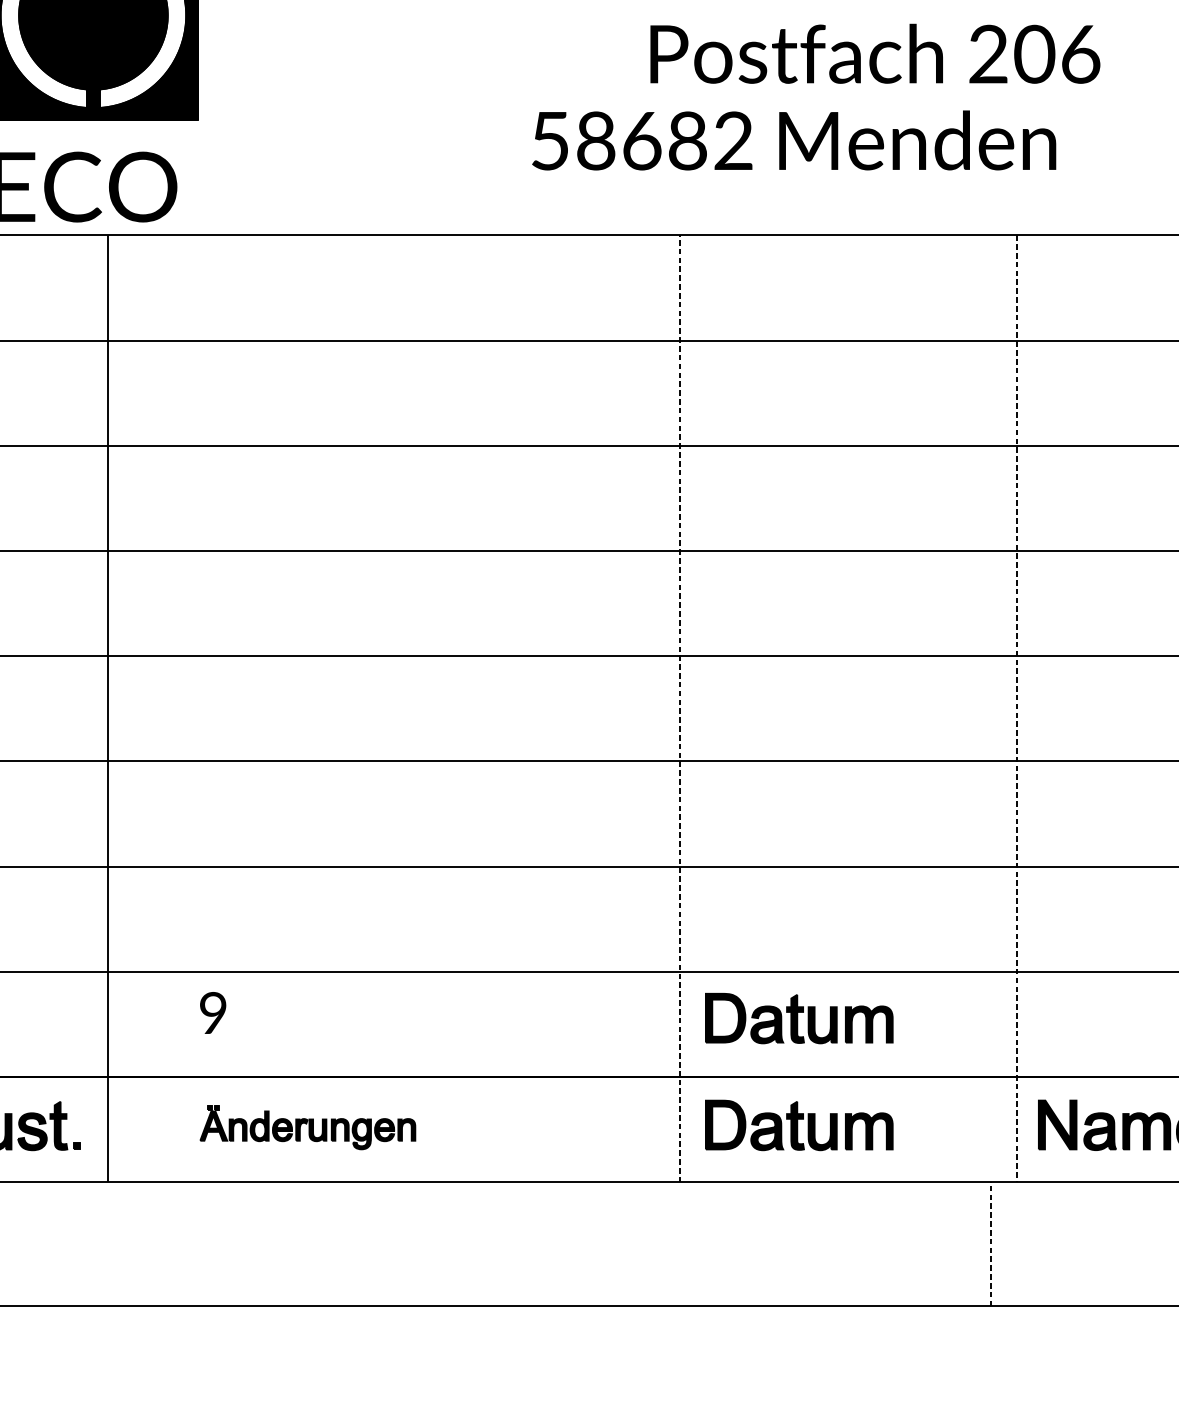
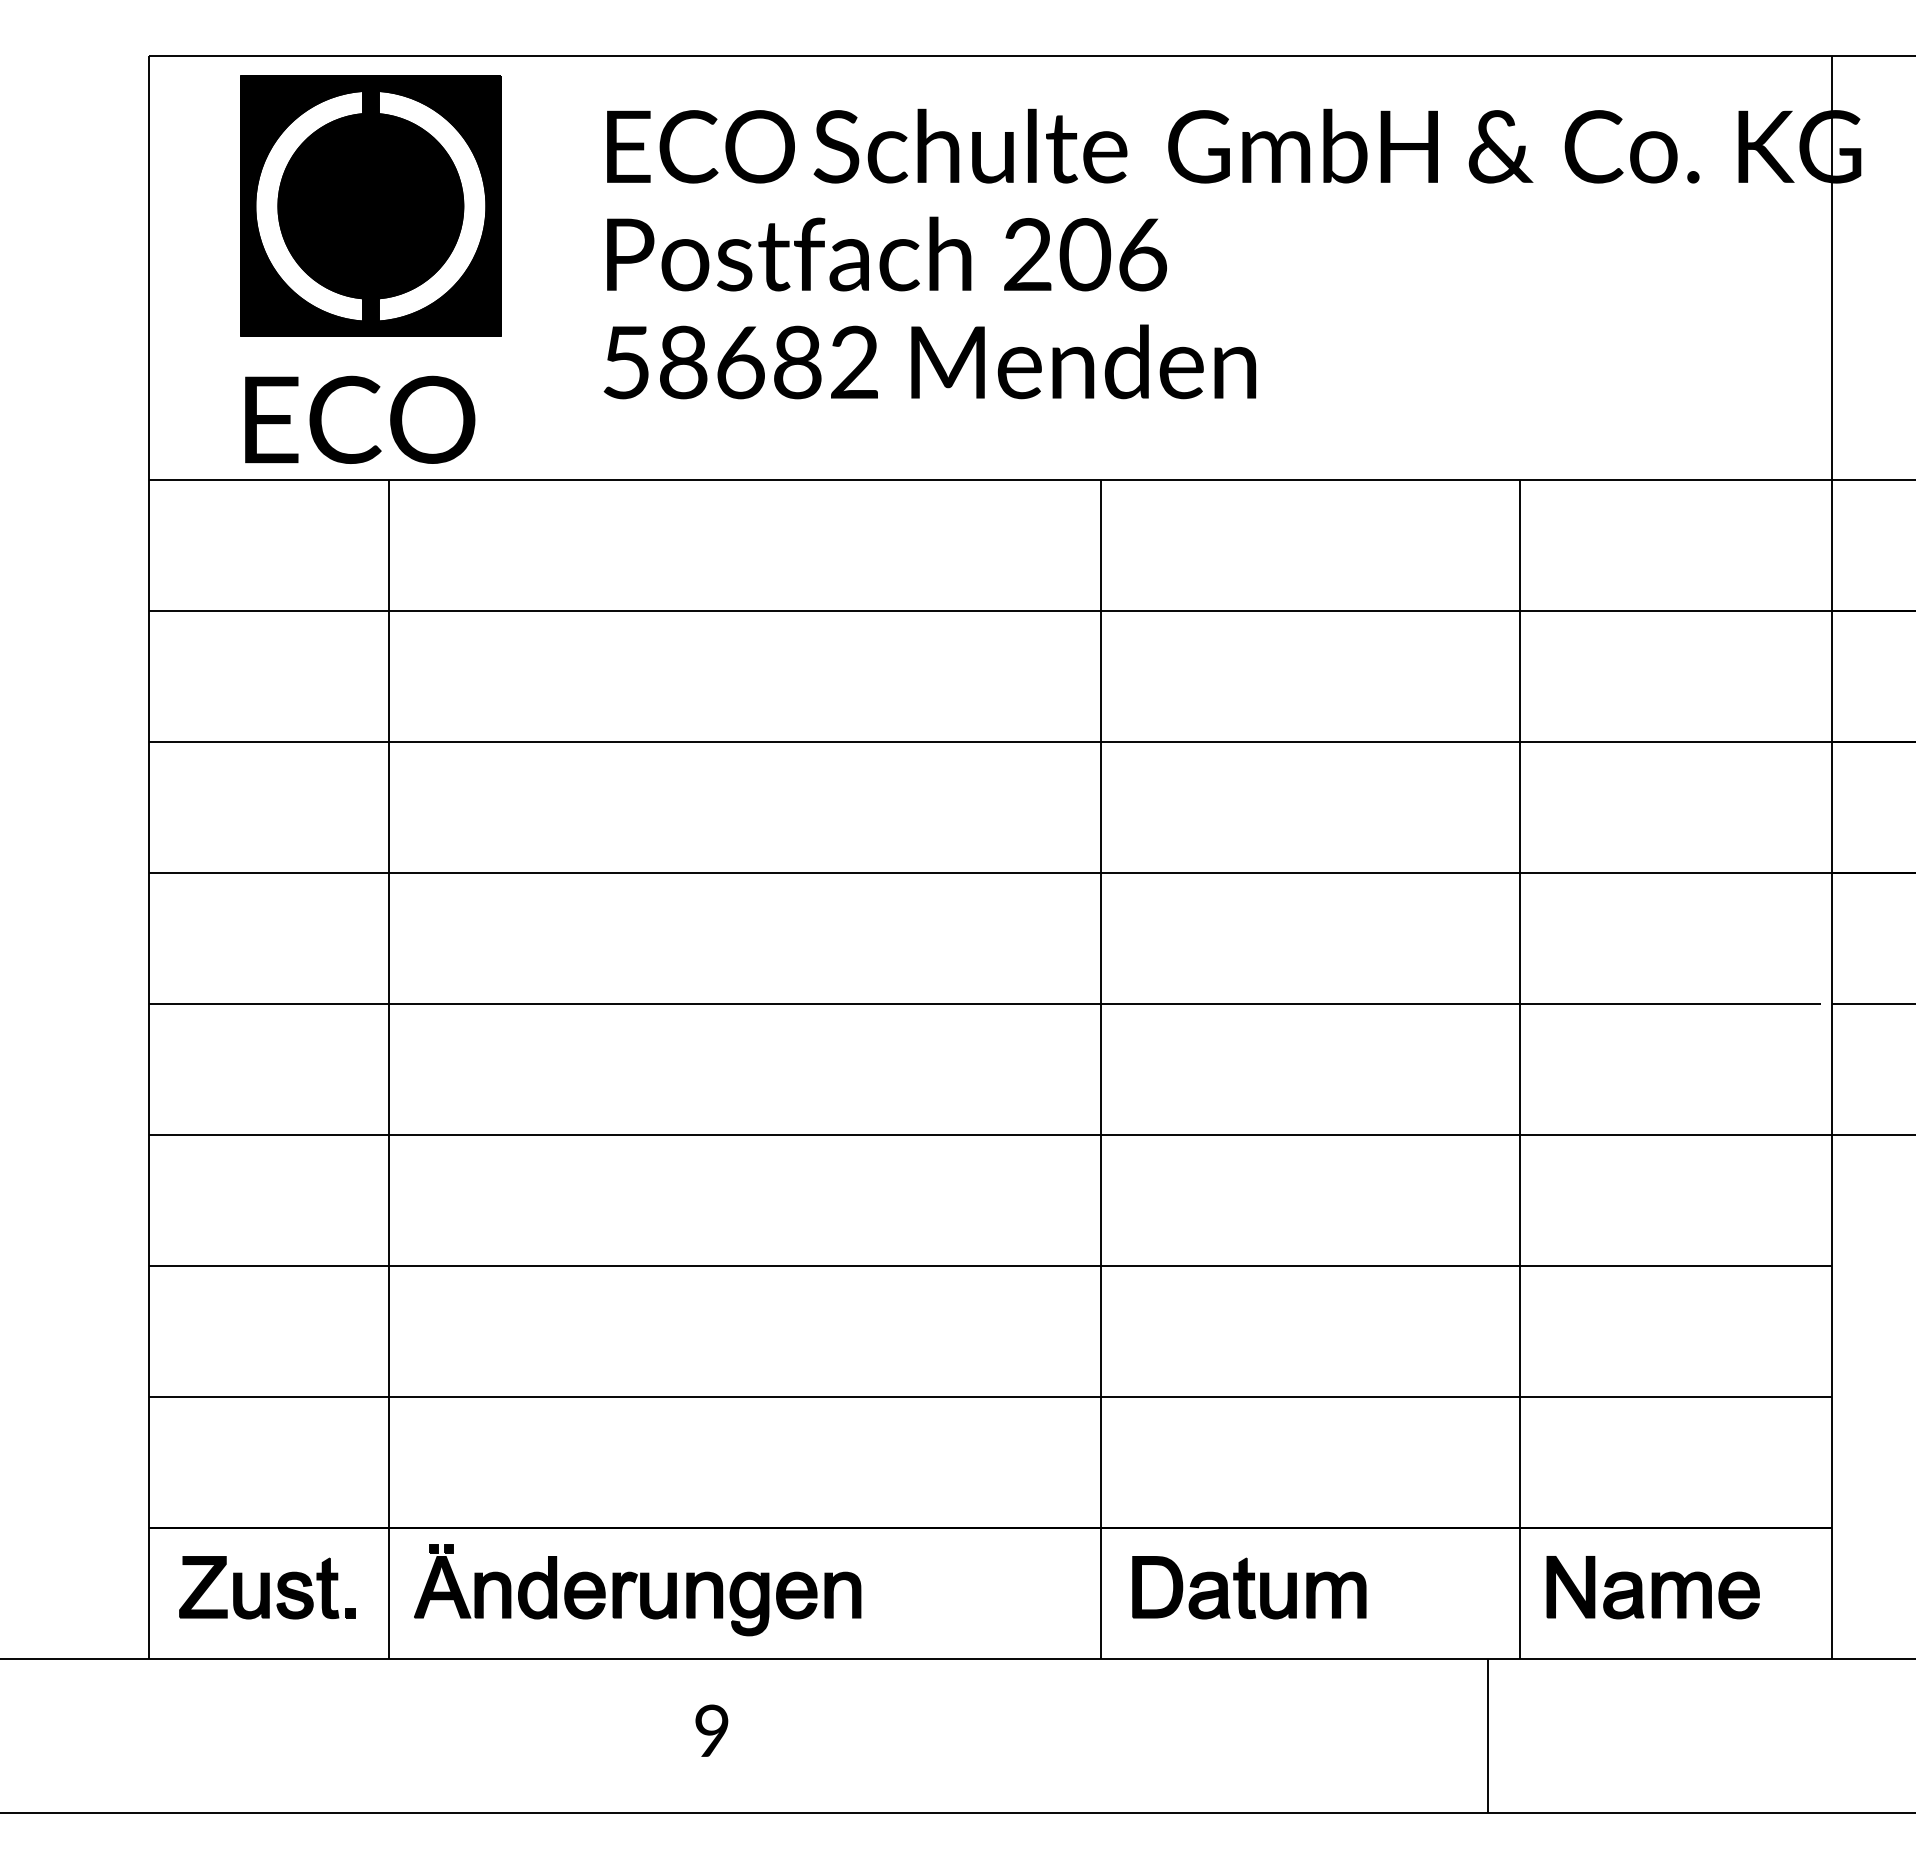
text: (874, 53) -> (886, 253), moved
text: (793, 140) -> (929, 361), moved
line: (679, 708) -> (1100, 1068), dashed -> solid
line: (1017, 709) -> (1520, 1069), dashed -> solid
text: (212, 1012) -> (711, 1730), moved
part: (799, 1018) -> (1249, 1454), removed
part: (307, 1127) -> (637, 1590), size x1.67
line: (990, 1244) -> (1487, 1735), dashed -> solid

